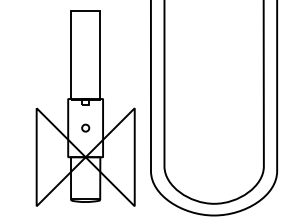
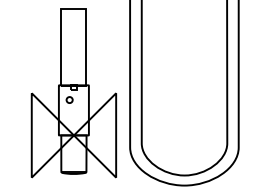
part: (85, 127) -> (69, 99), moved

